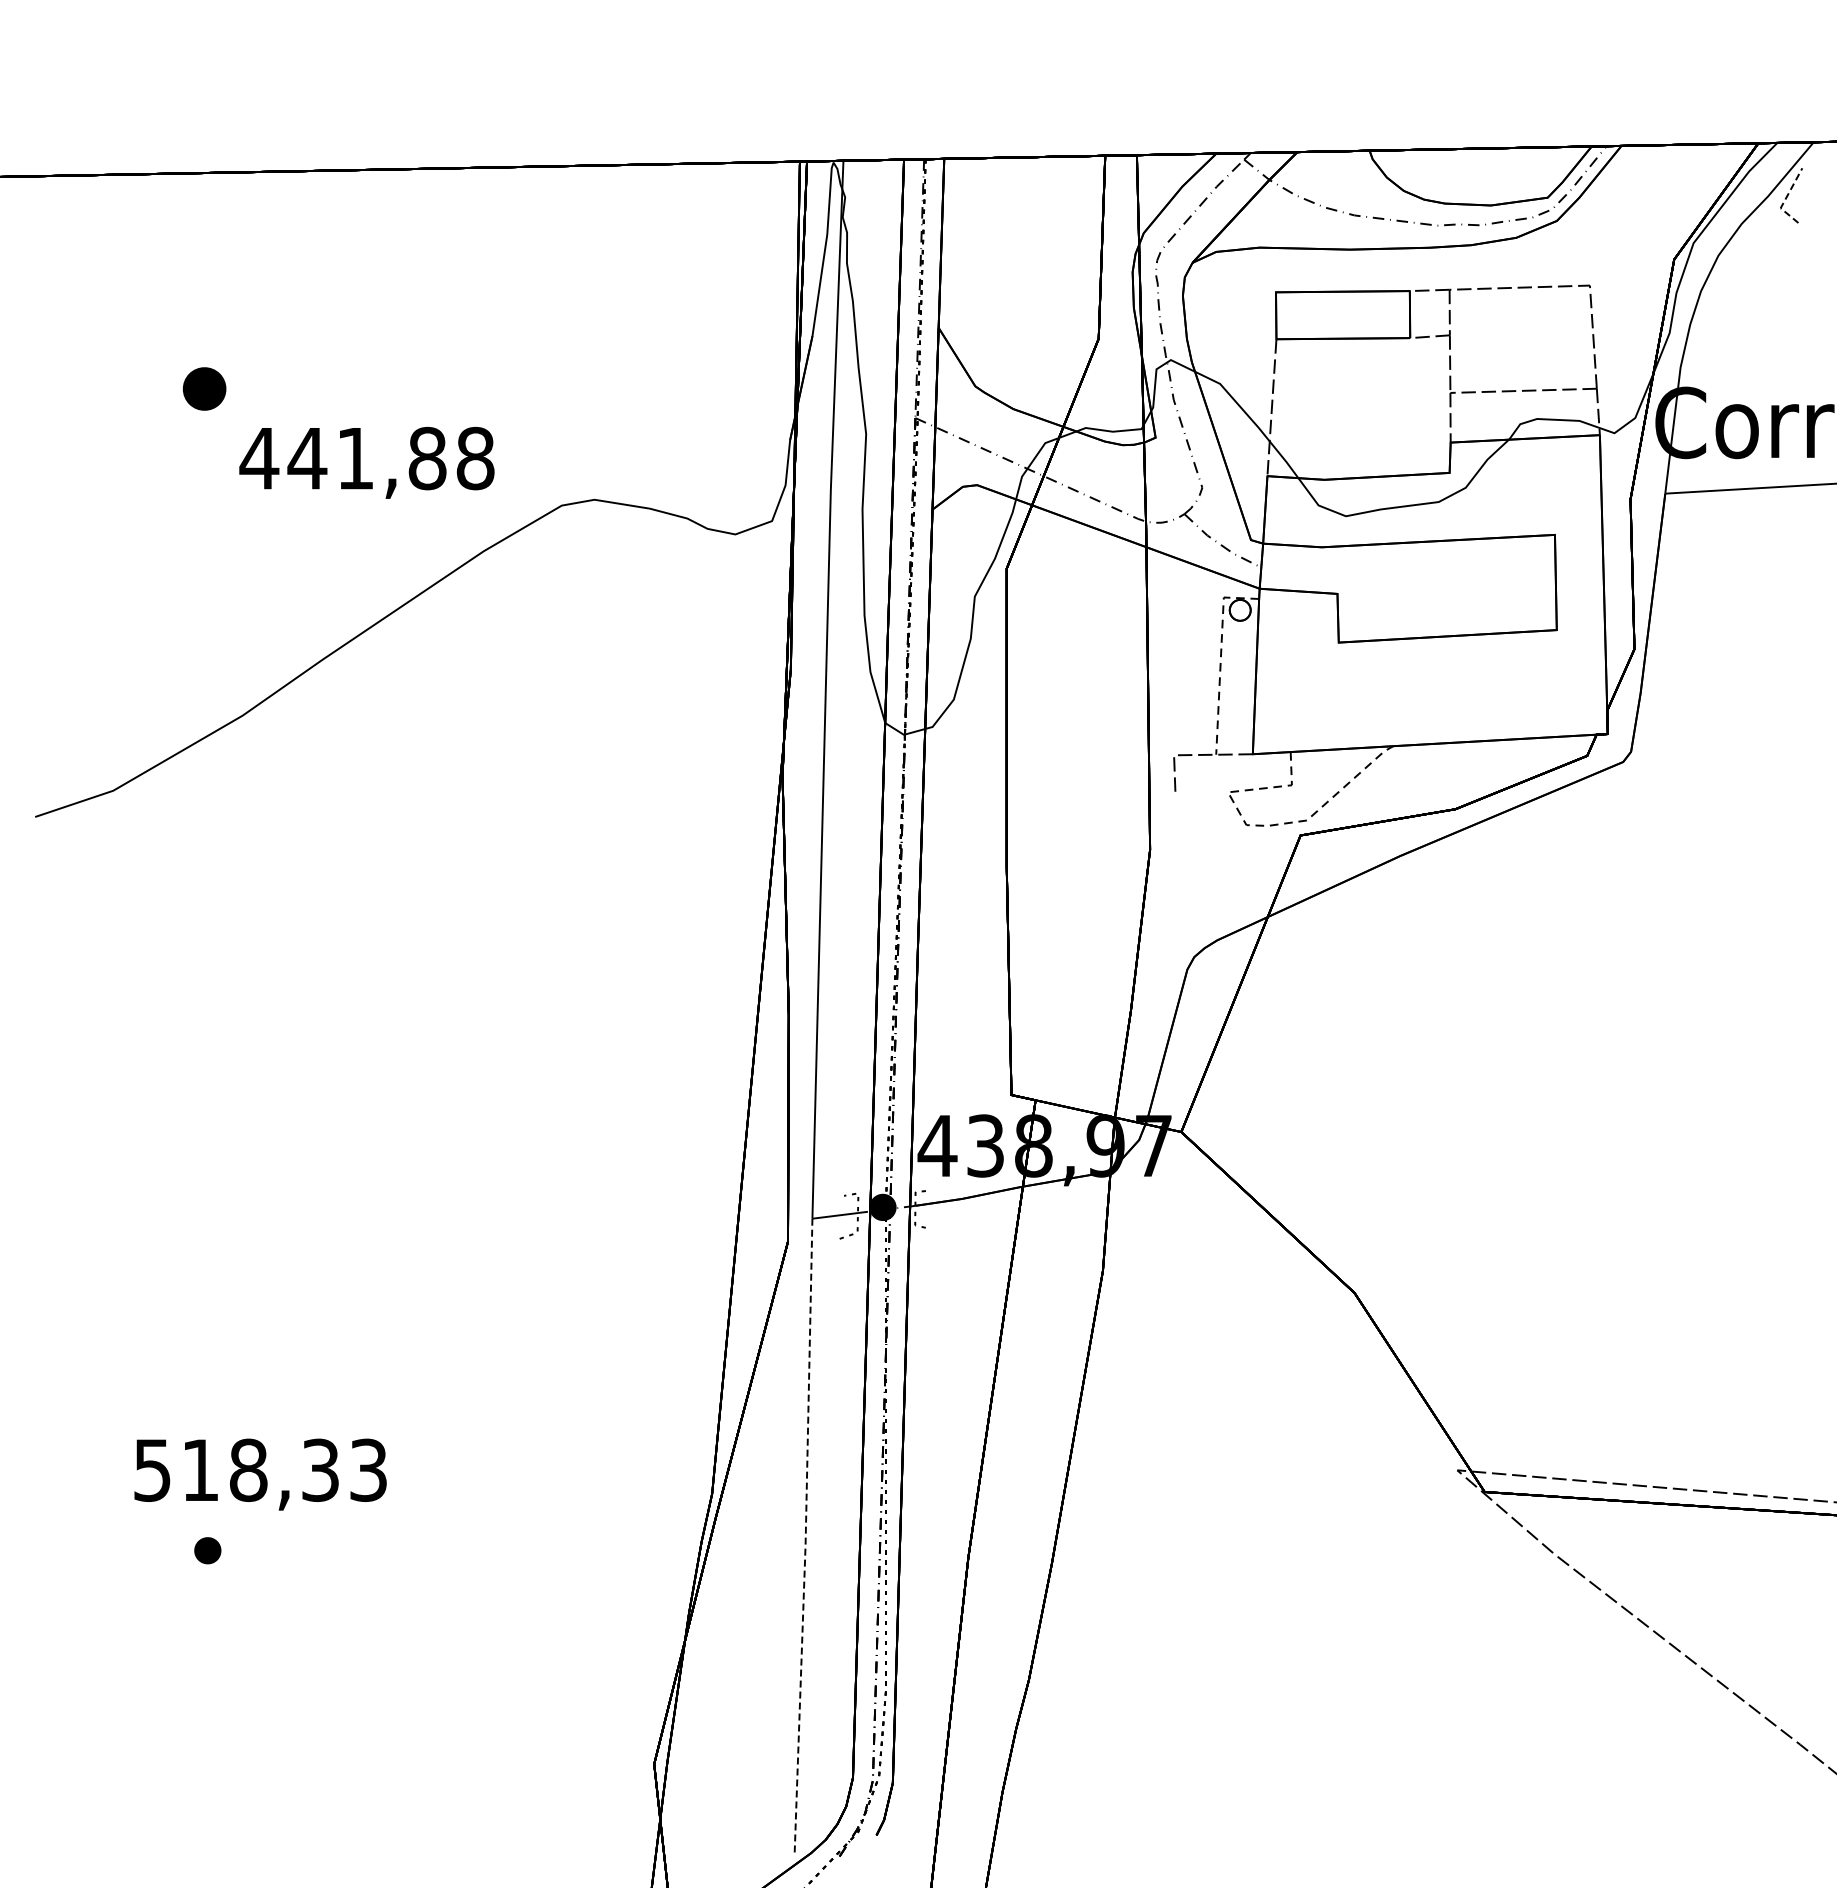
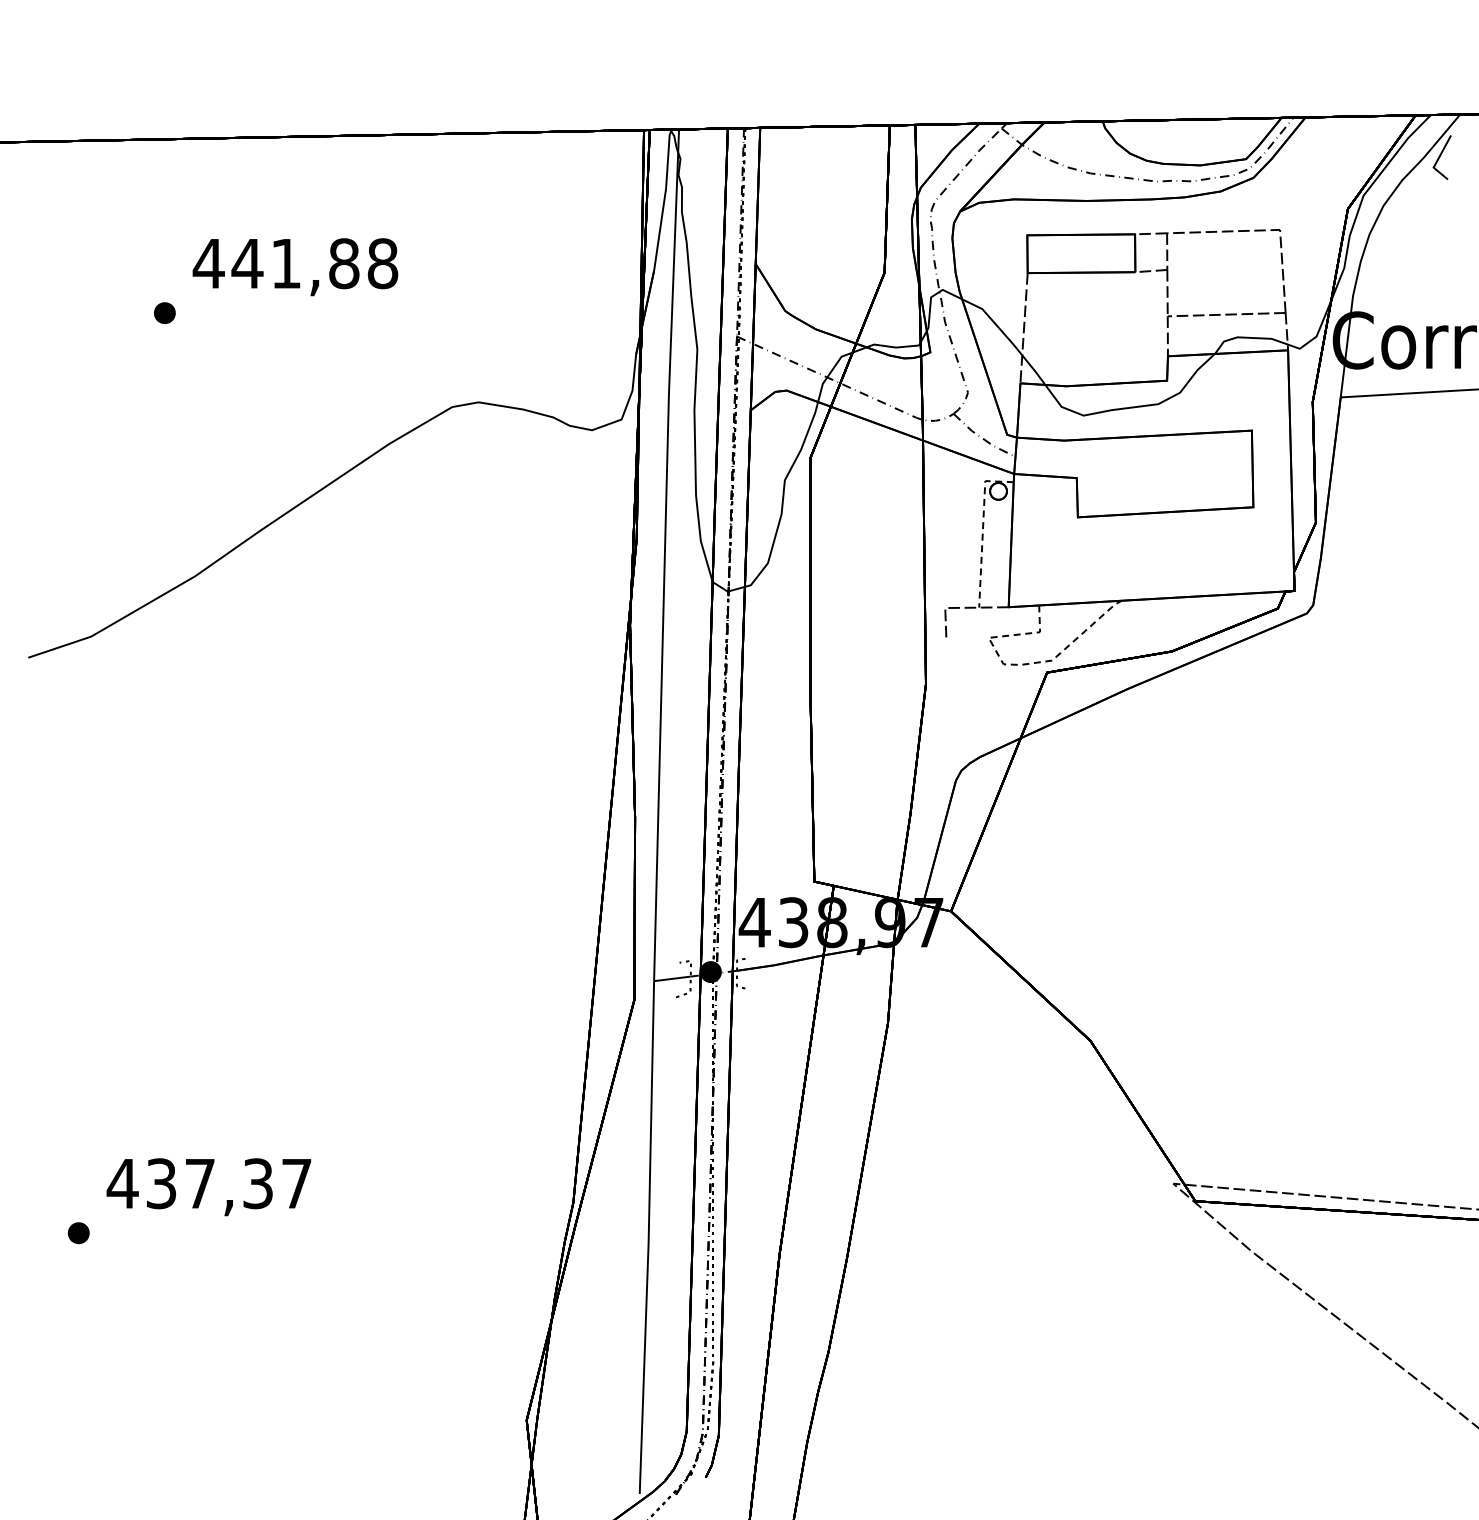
line: (1785, 198) -> (1437, 159), dashed -> solid
part: (204, 388) -> (164, 312), size x0.62
text: (366, 462) -> (295, 266), moved
text: (259, 1470) -> (208, 1183), 518,33 -> 437,37
line: (805, 1538) -> (648, 1238), dashed -> solid
part: (207, 1550) -> (78, 1232), moved

